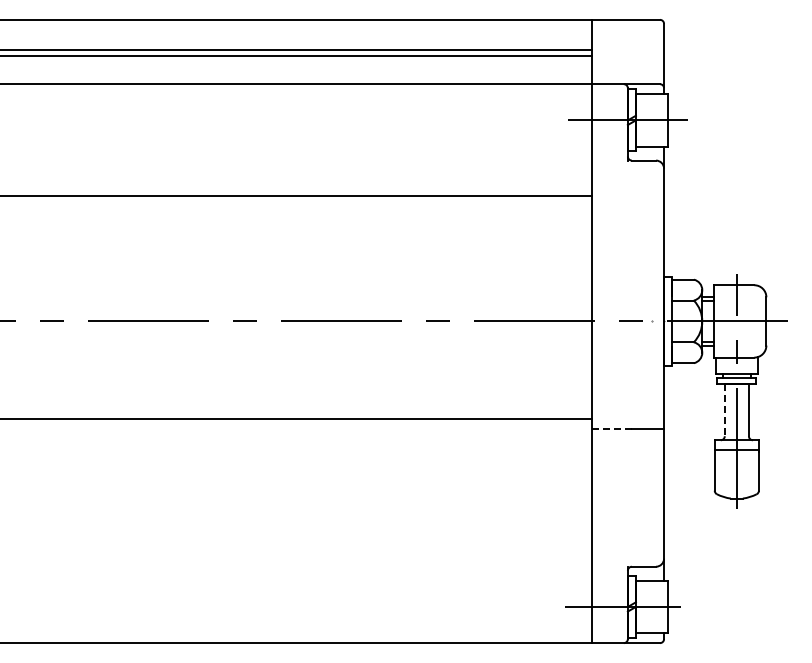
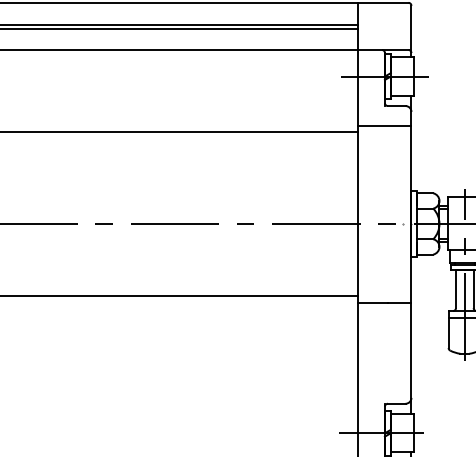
line: (627, 188) -> (384, 126), added
line: (724, 410) -> (455, 289), dashed -> solid
line: (612, 428) -> (373, 302), dashed -> solid

